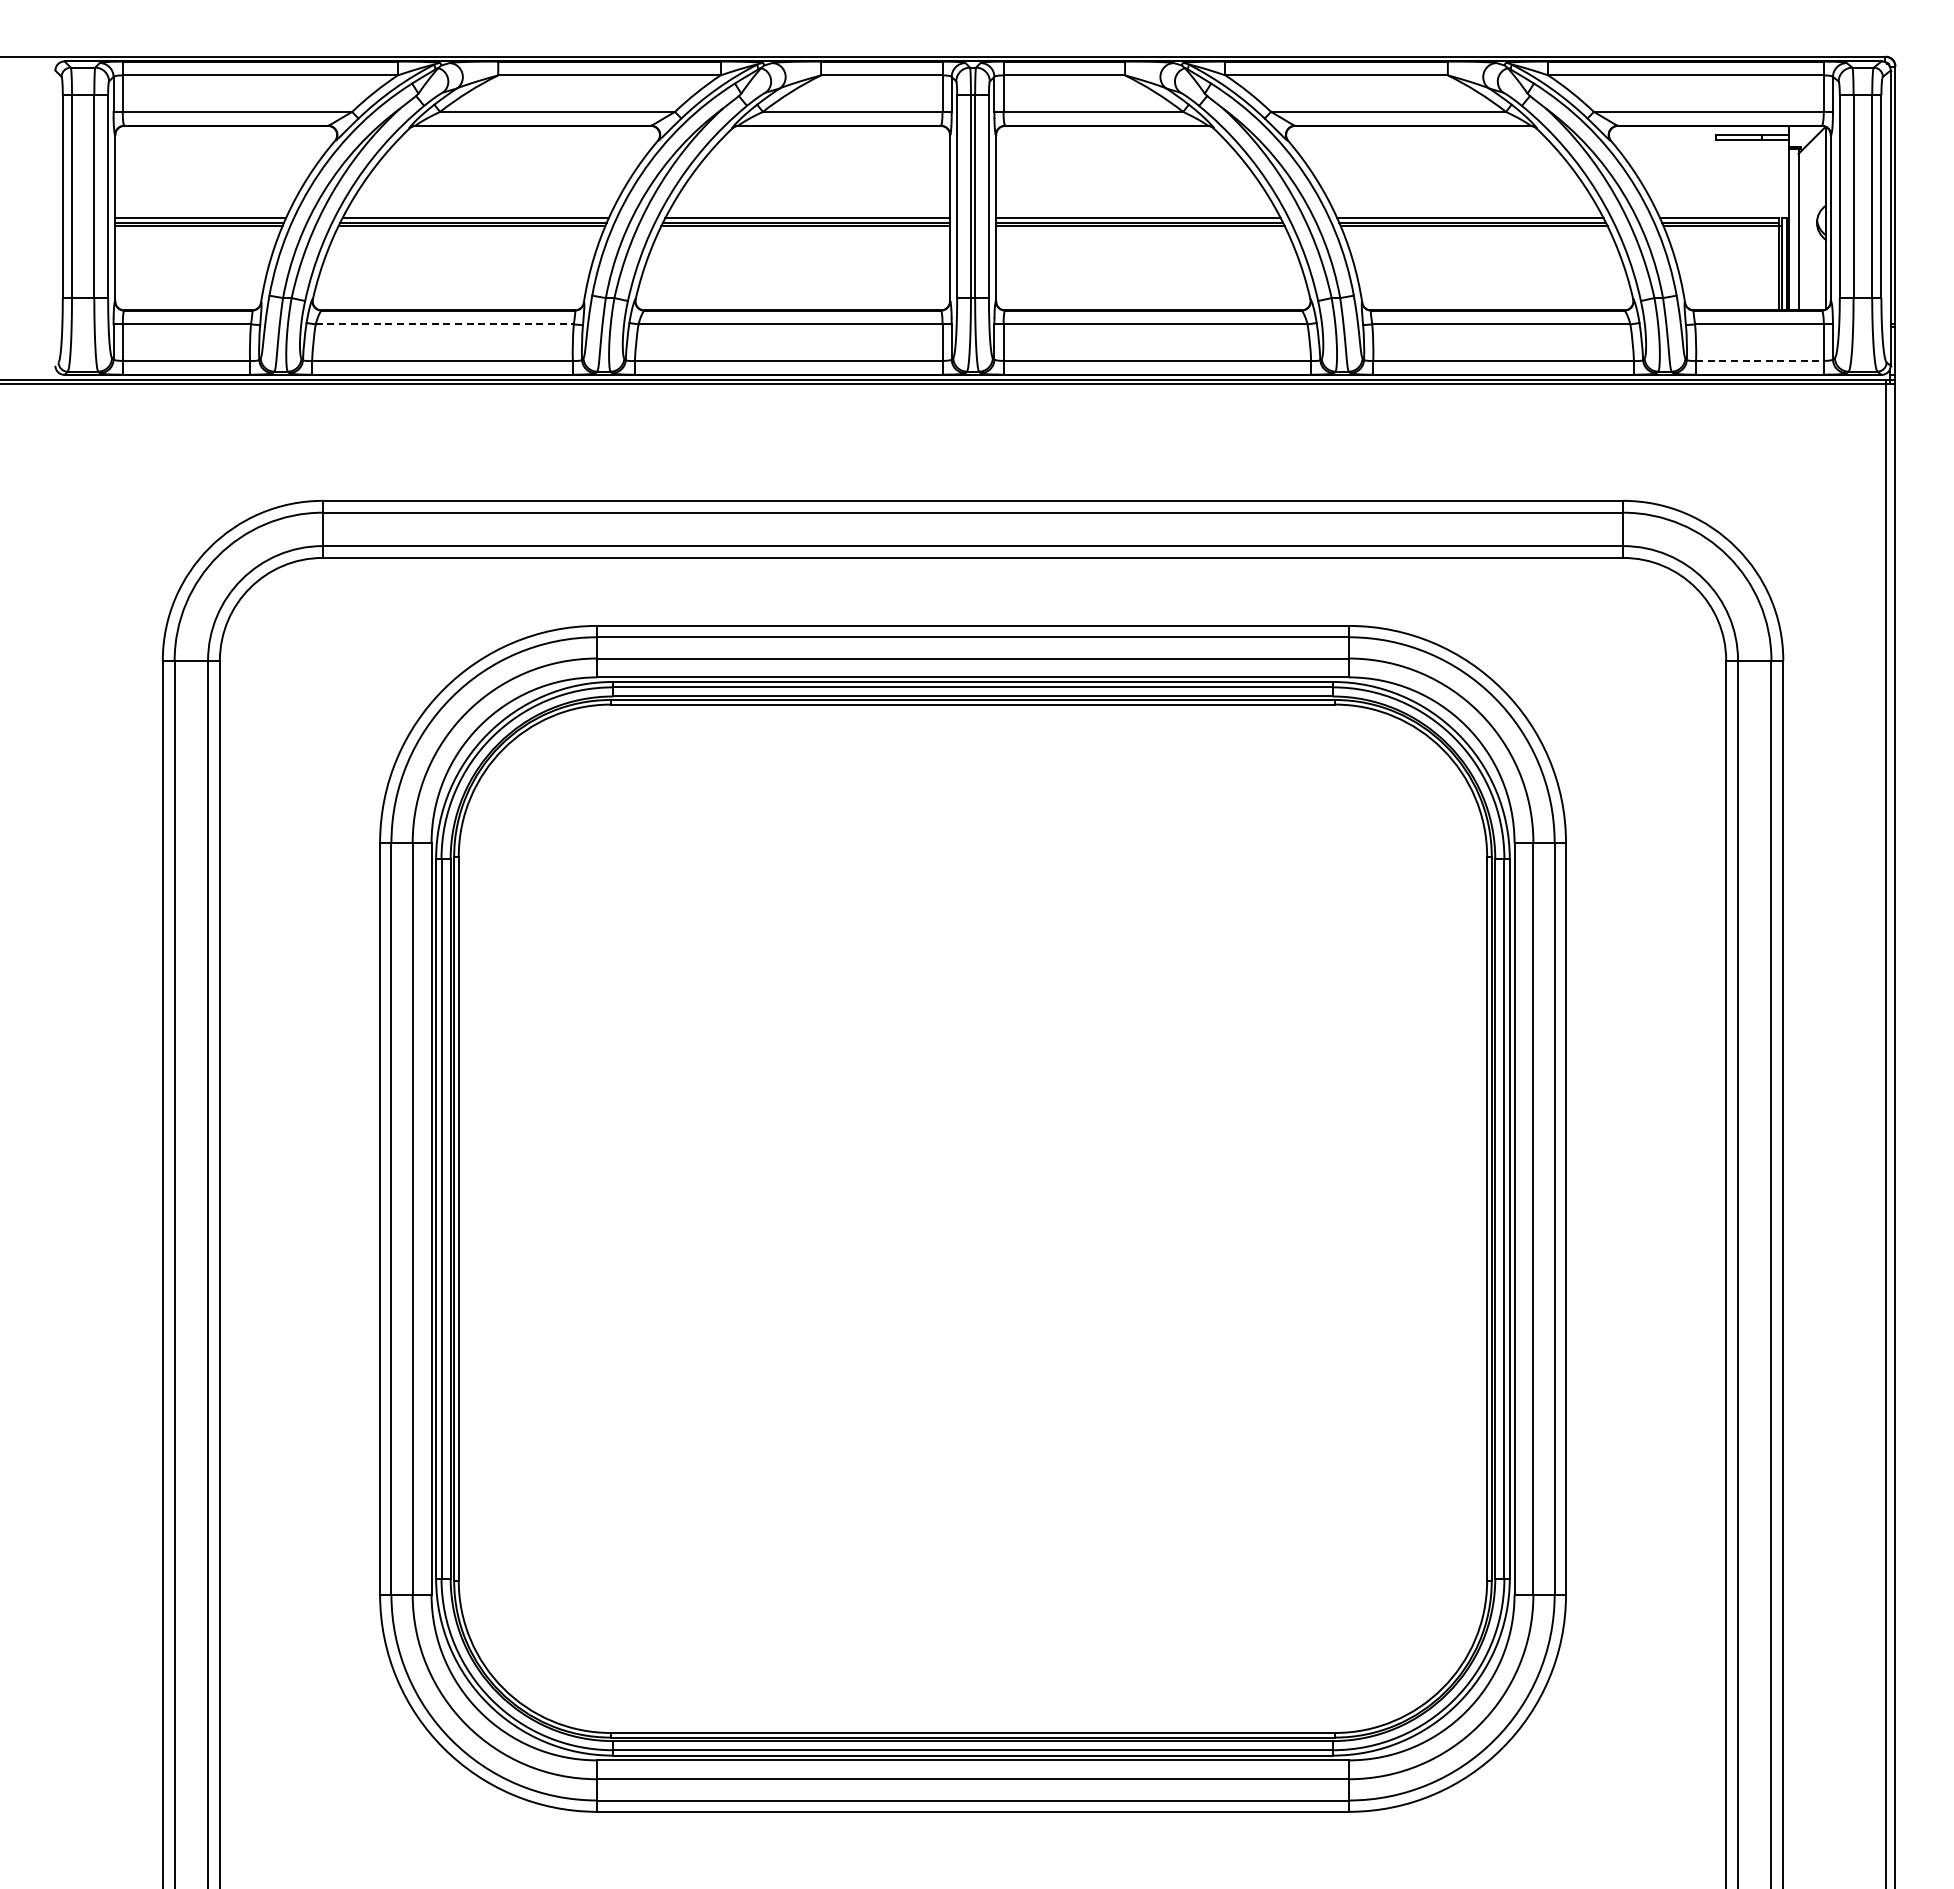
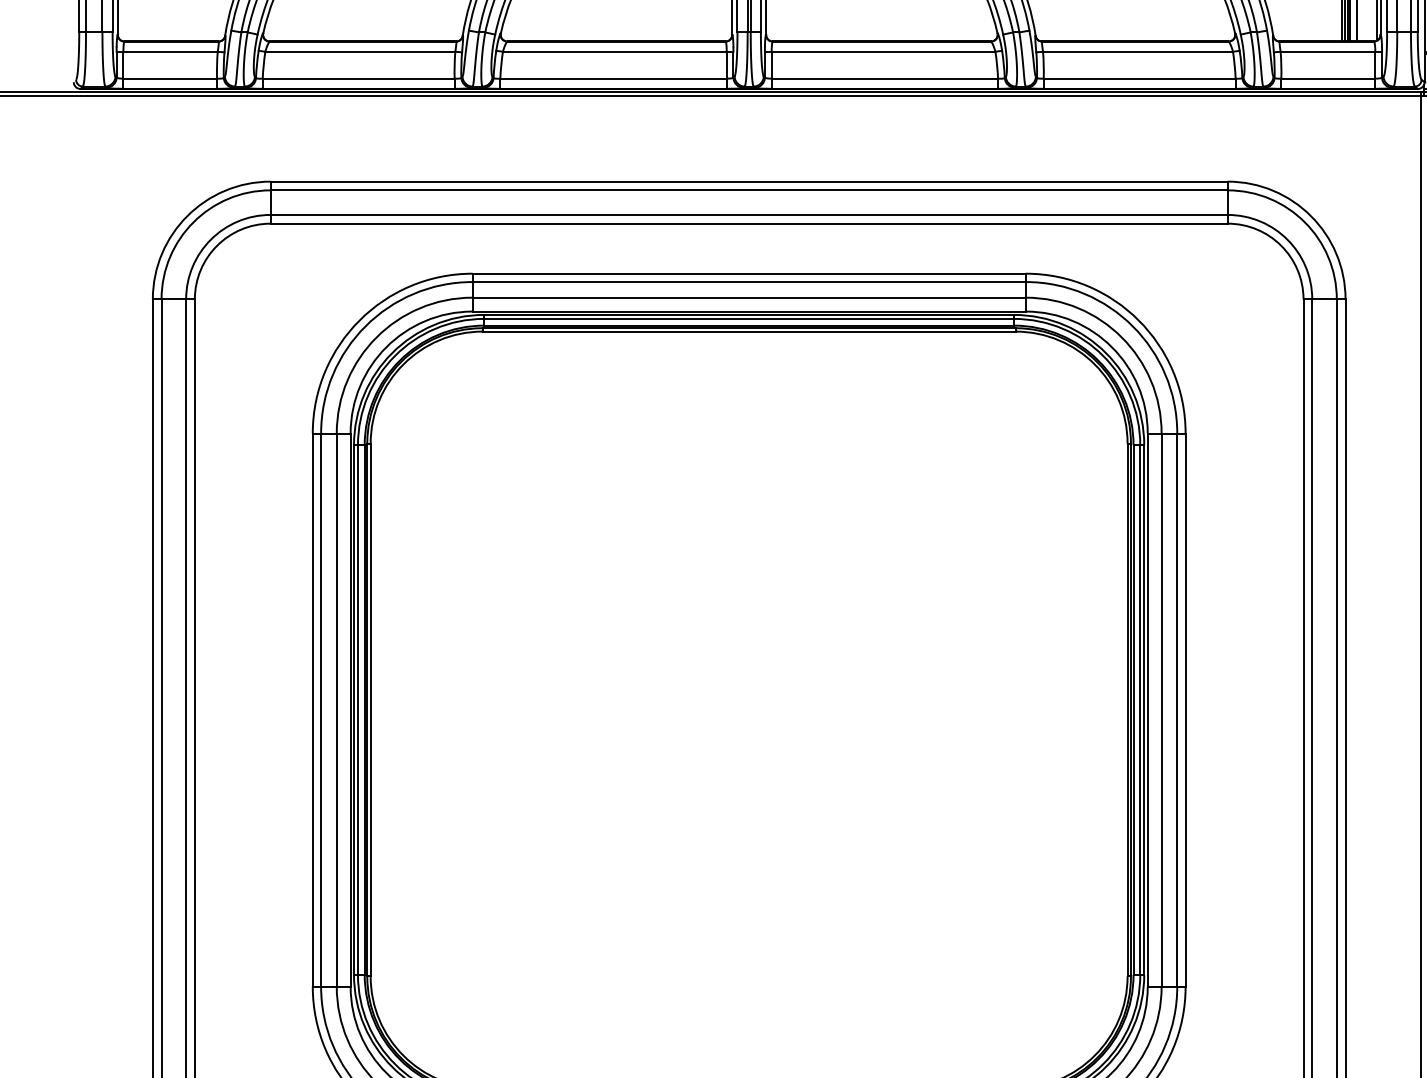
line: (445, 324) -> (360, 51), dashed -> solid
line: (1759, 360) -> (1328, 78), dashed -> solid

